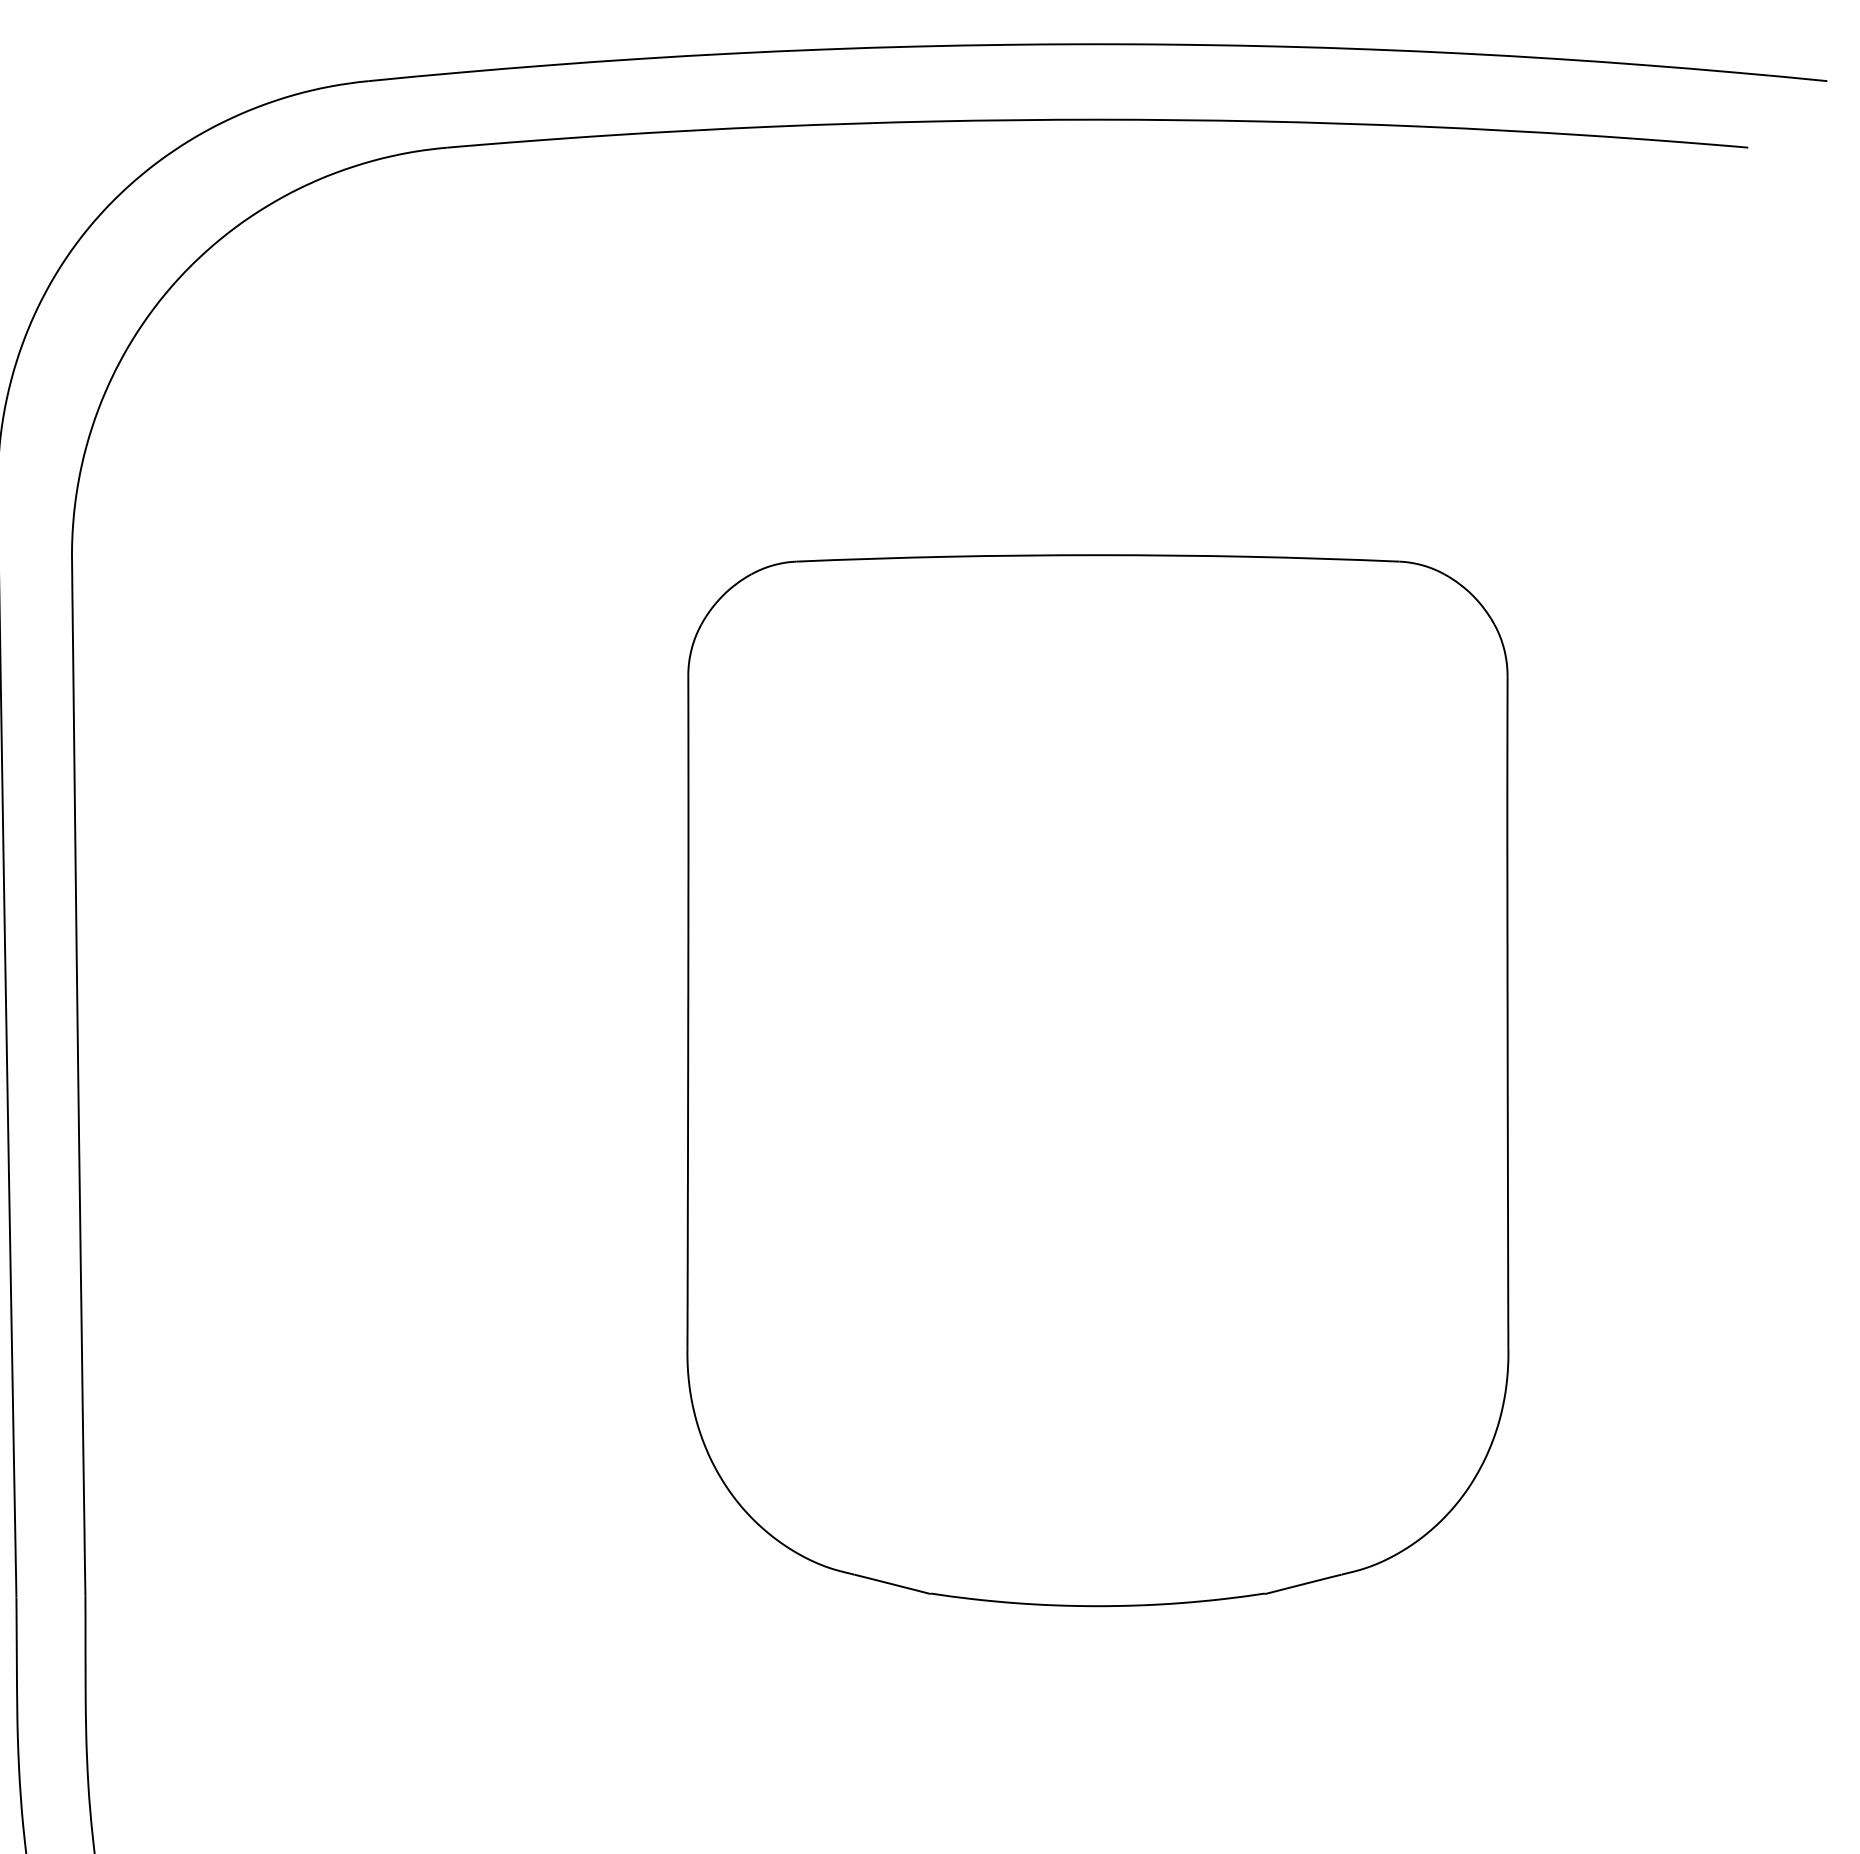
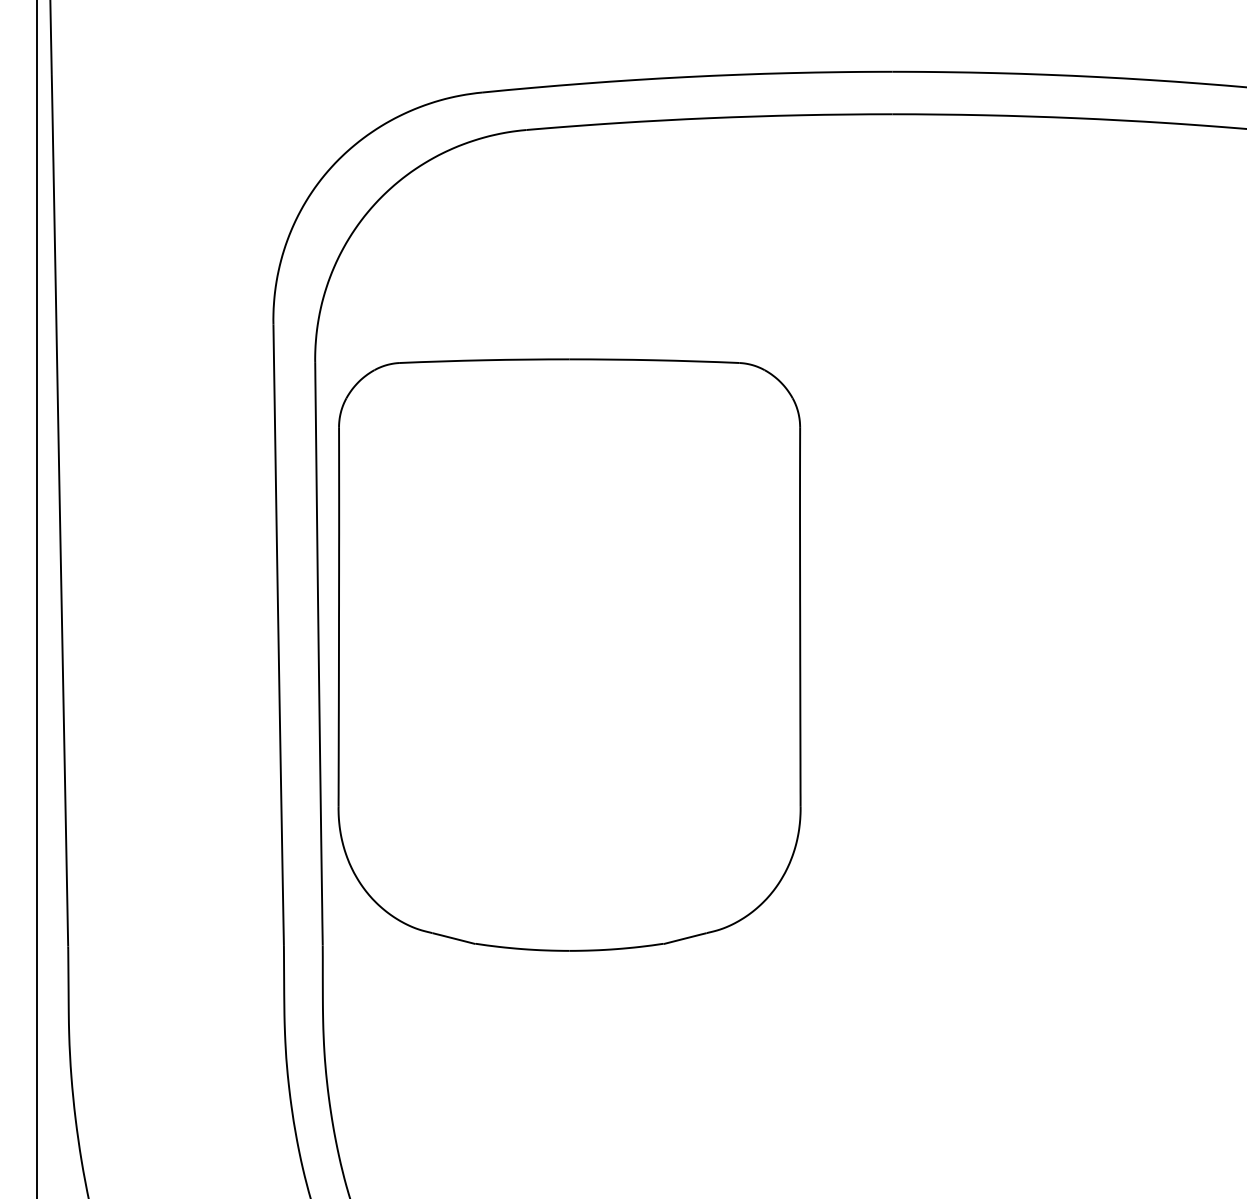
part: (1097, 1079) -> (569, 654), moved

